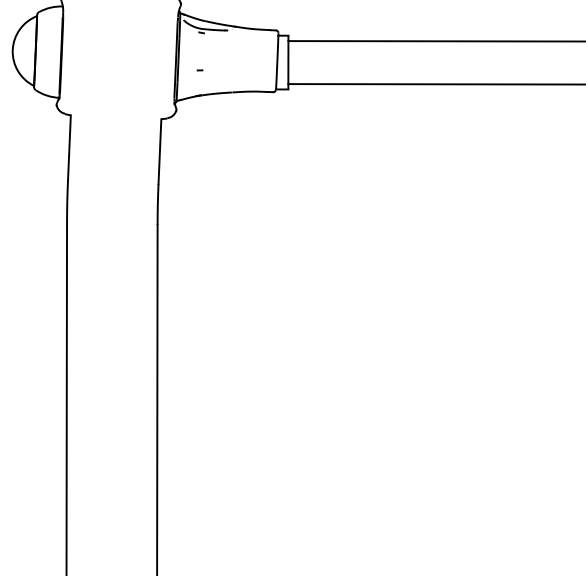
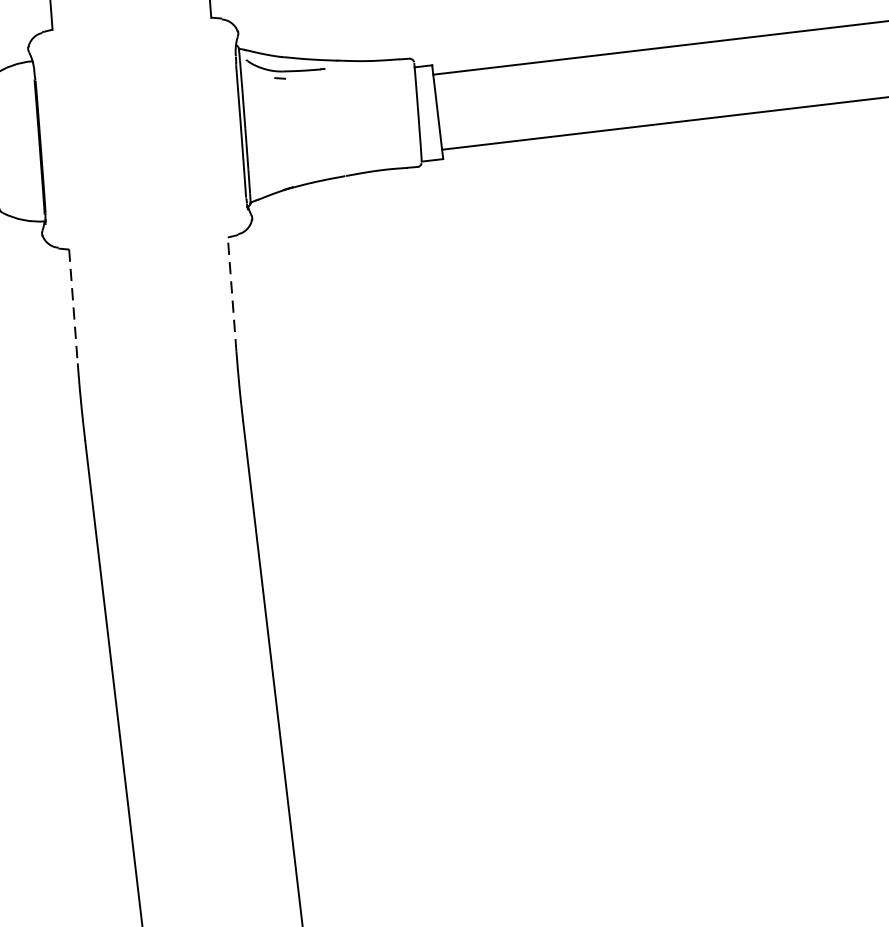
curve: (199, 70) -> (284, 144), removed
line: (69, 148) -> (73, 307), solid -> dashed
line: (159, 151) -> (231, 294), solid -> dashed

